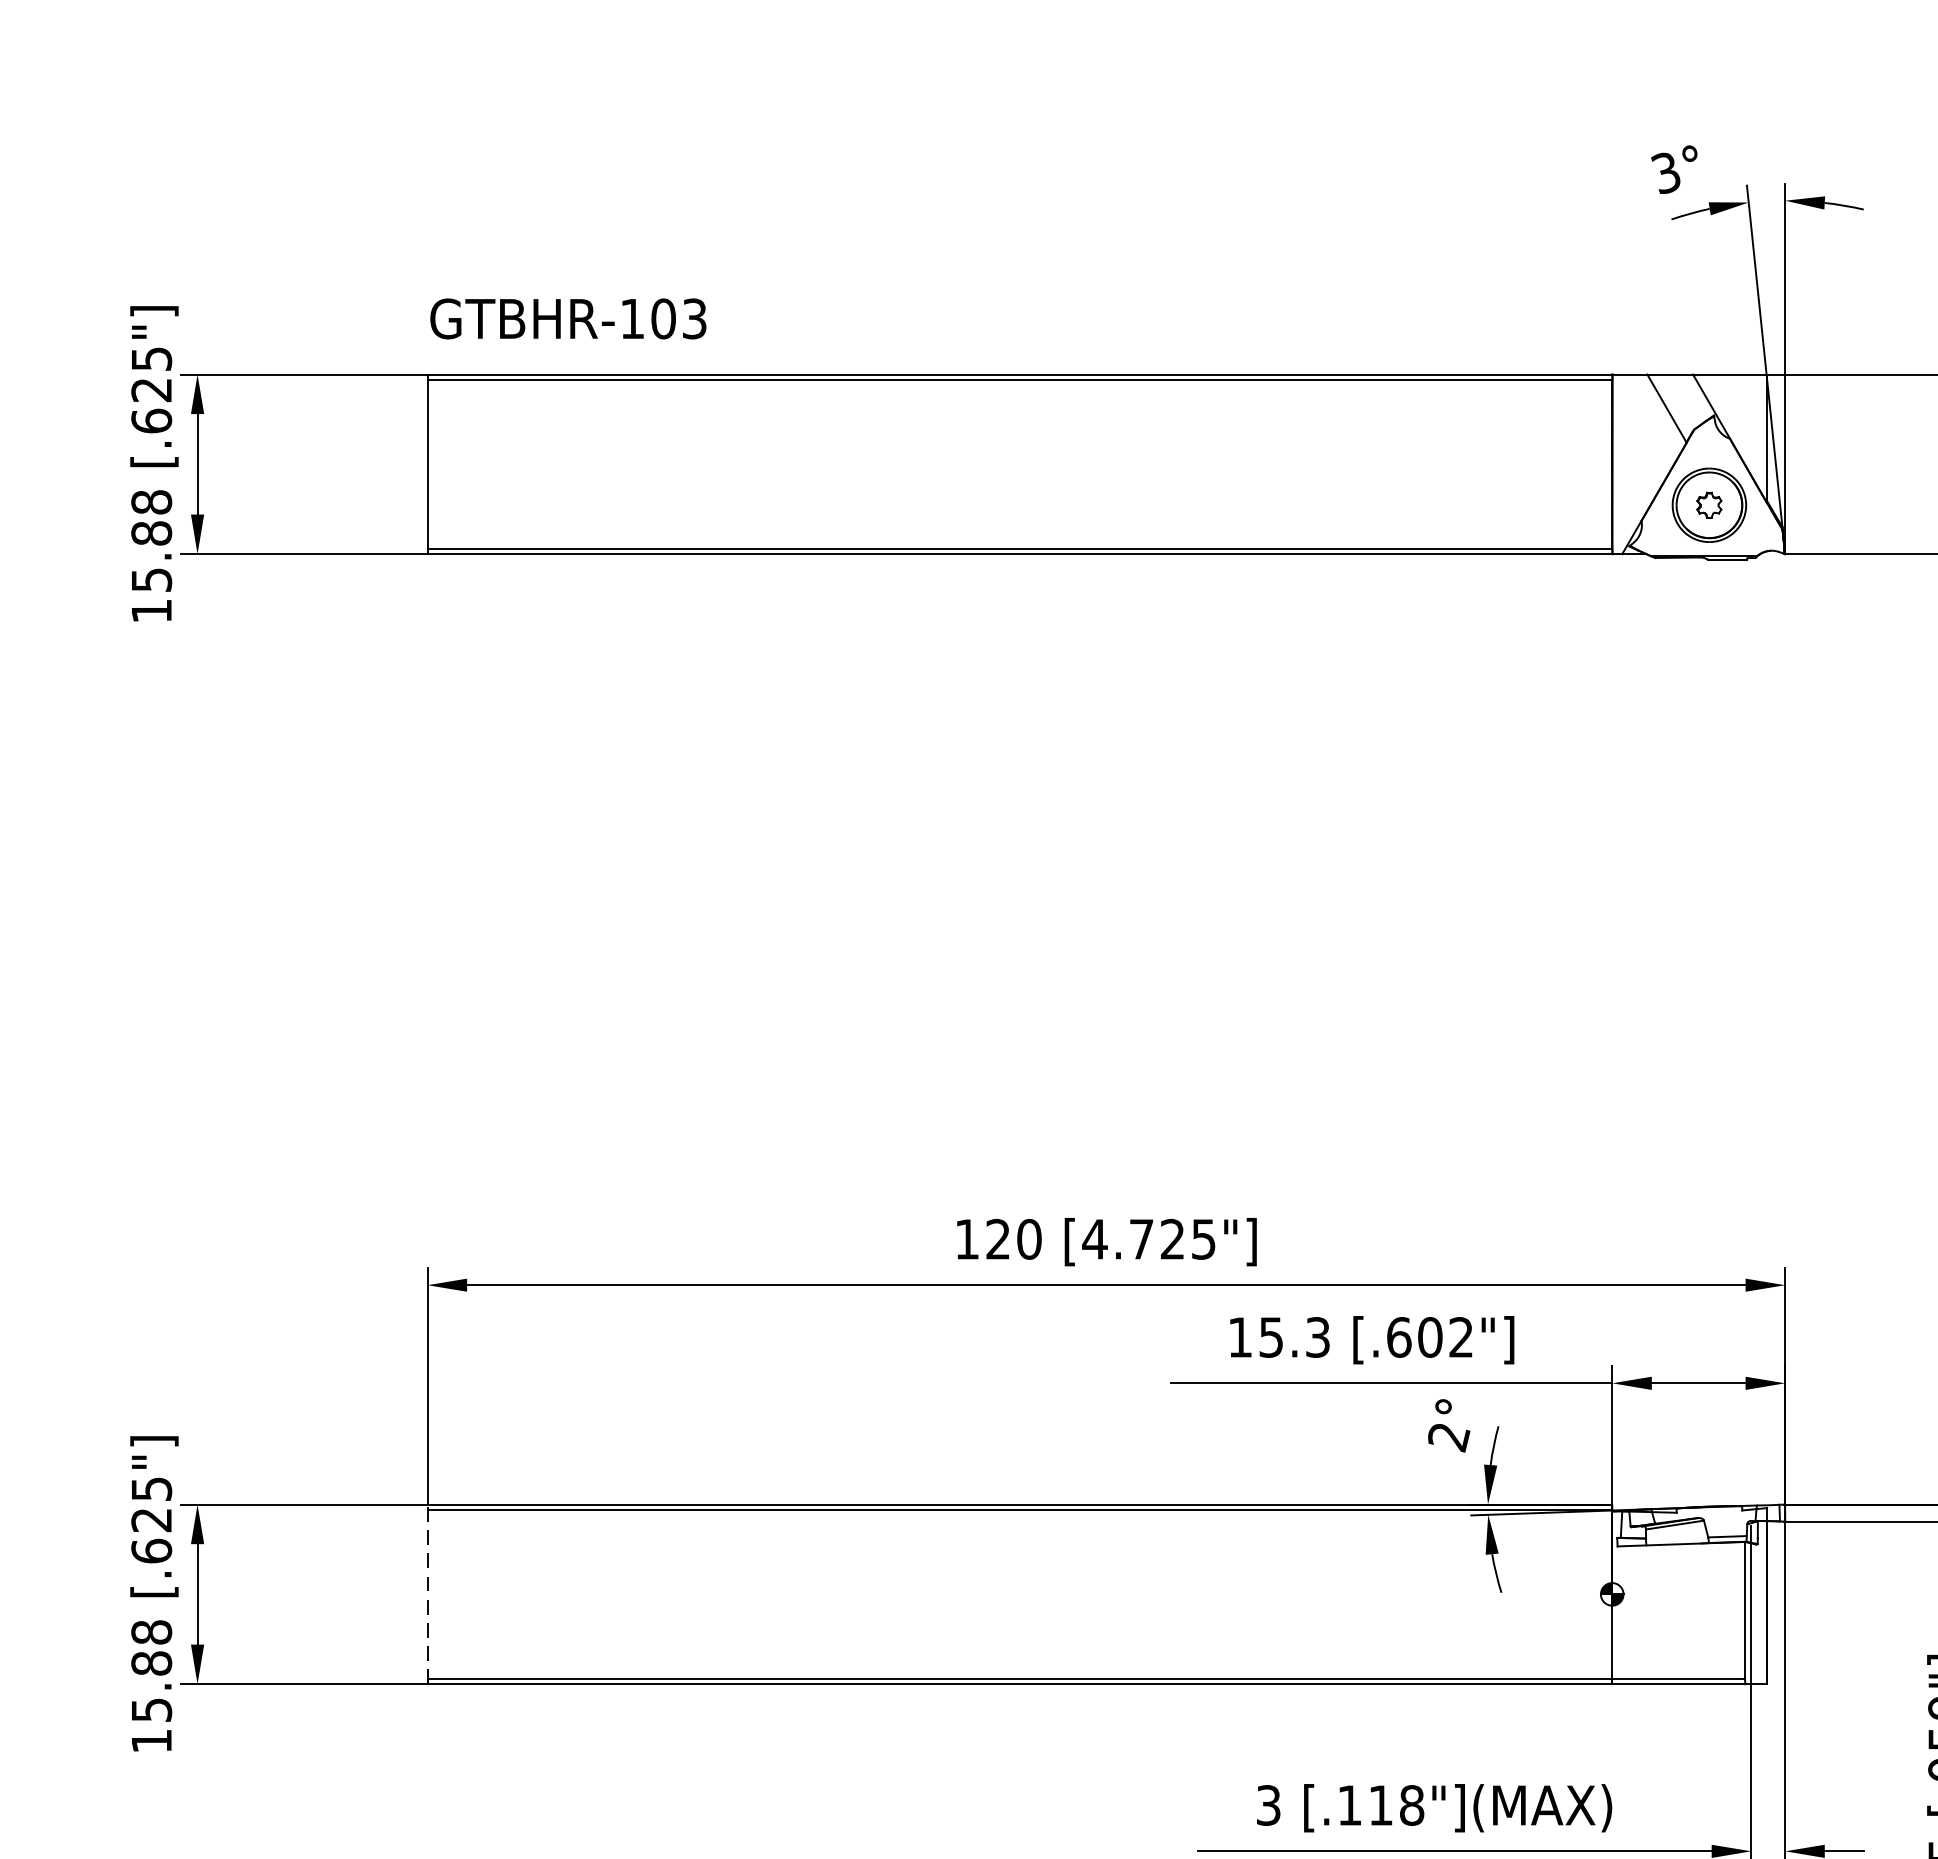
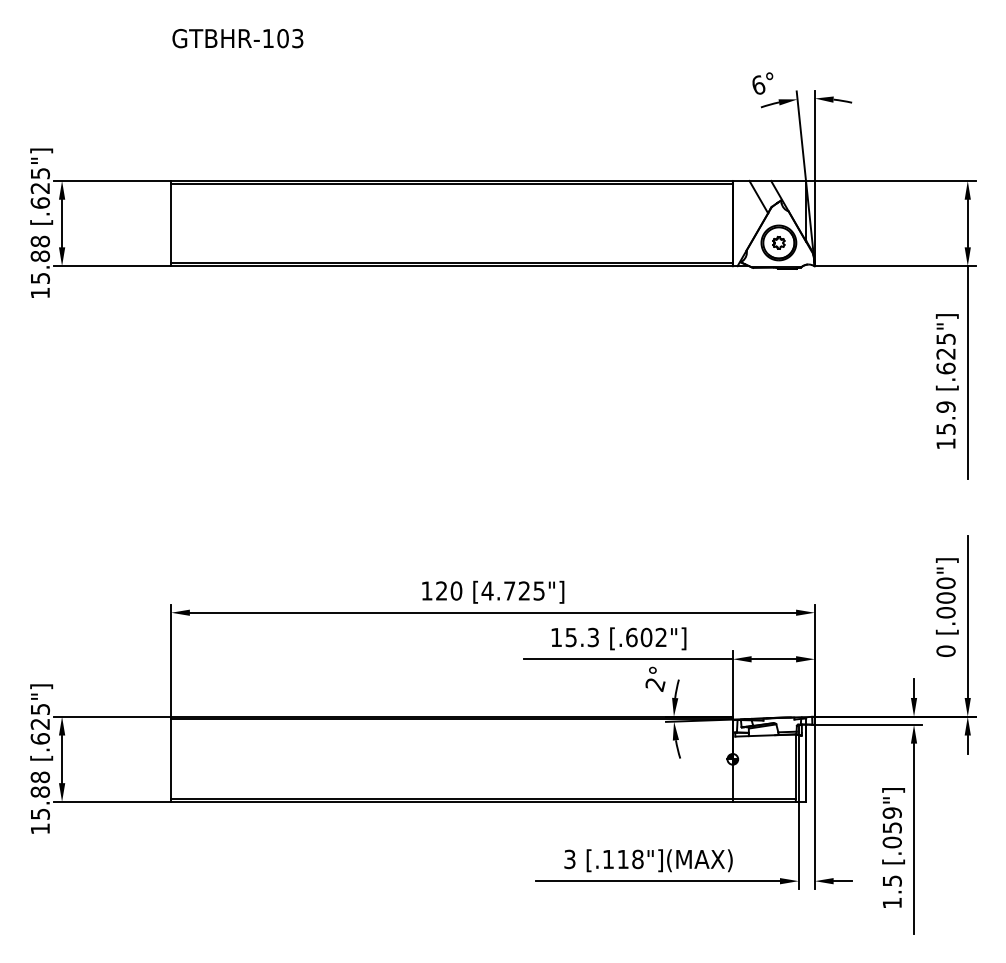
text: (1666, 173) -> (758, 85), 3° -> 6°
text: (567, 318) -> (237, 38), moved
line: (428, 1594) -> (171, 759), dashed -> solid

